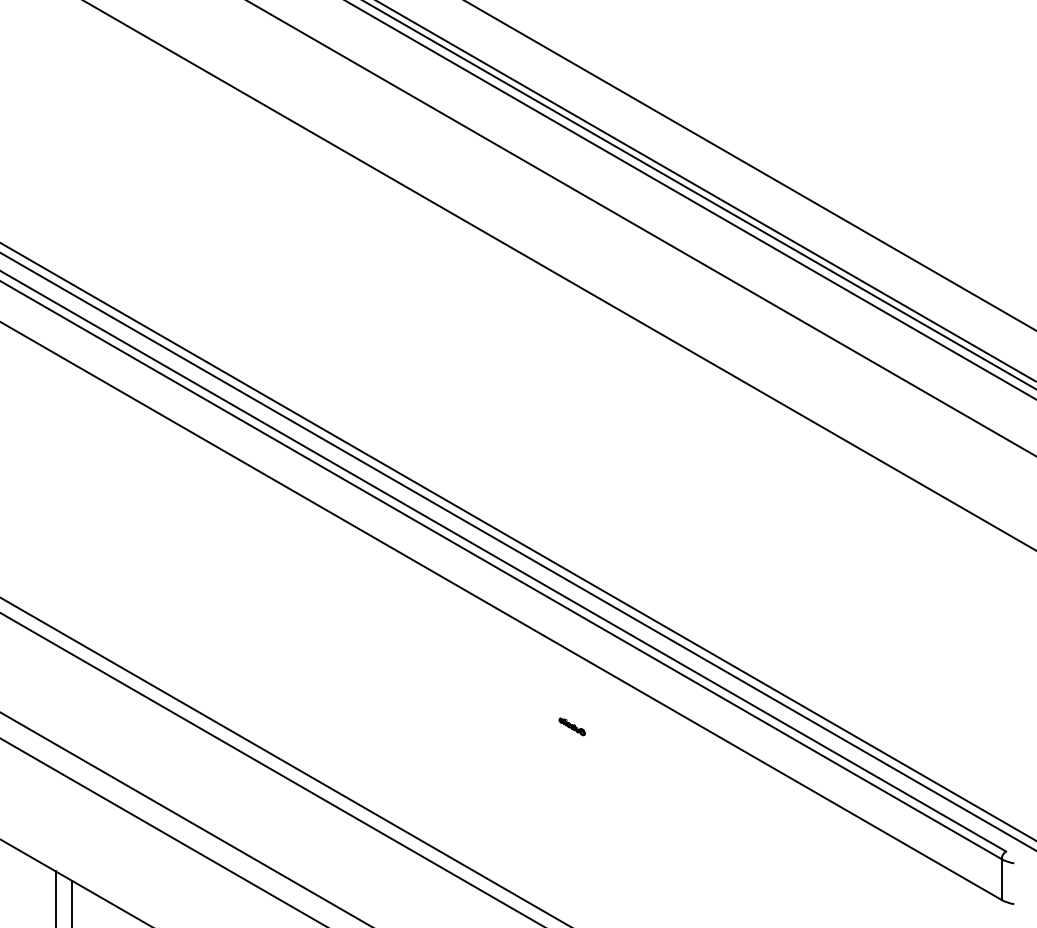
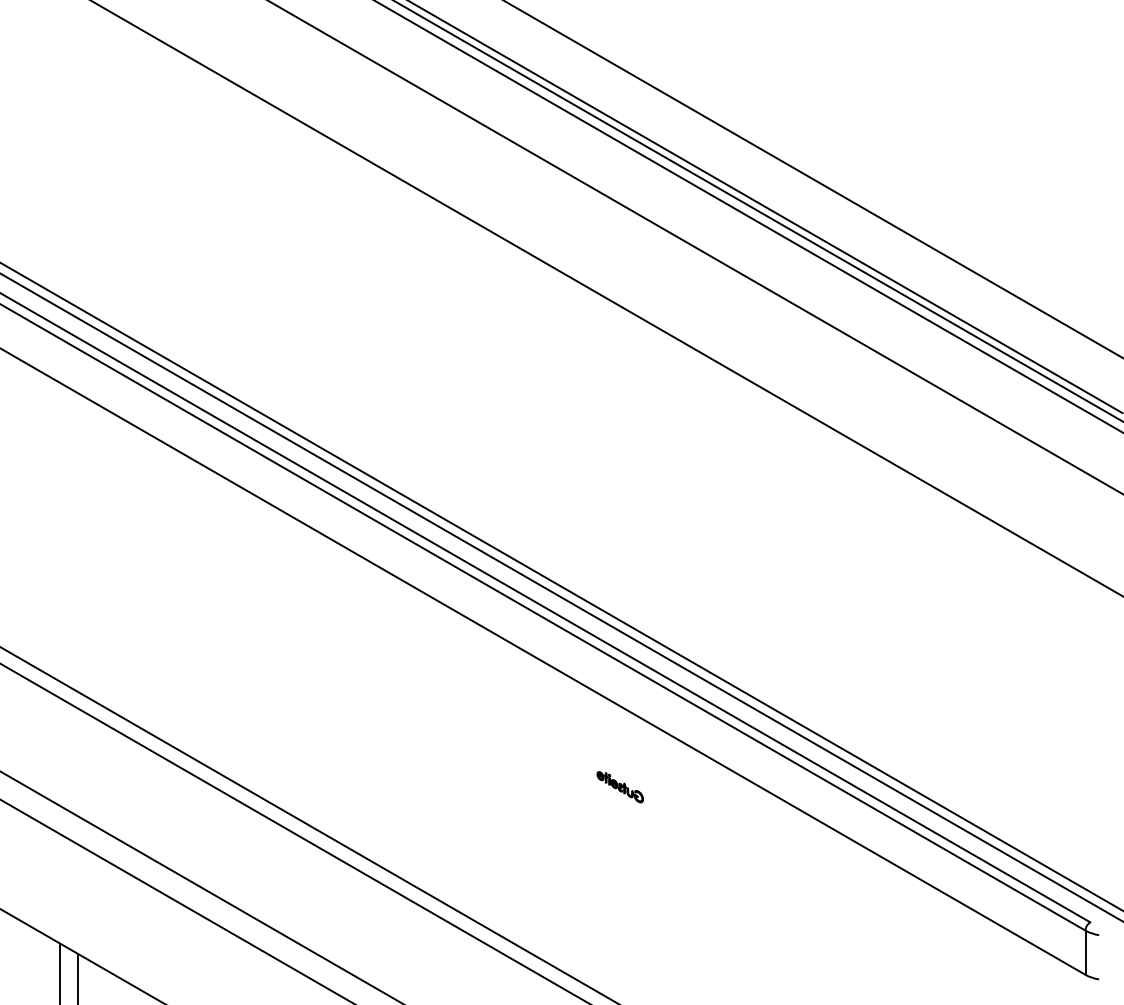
part: (571, 727) -> (619, 787), size x1.67

